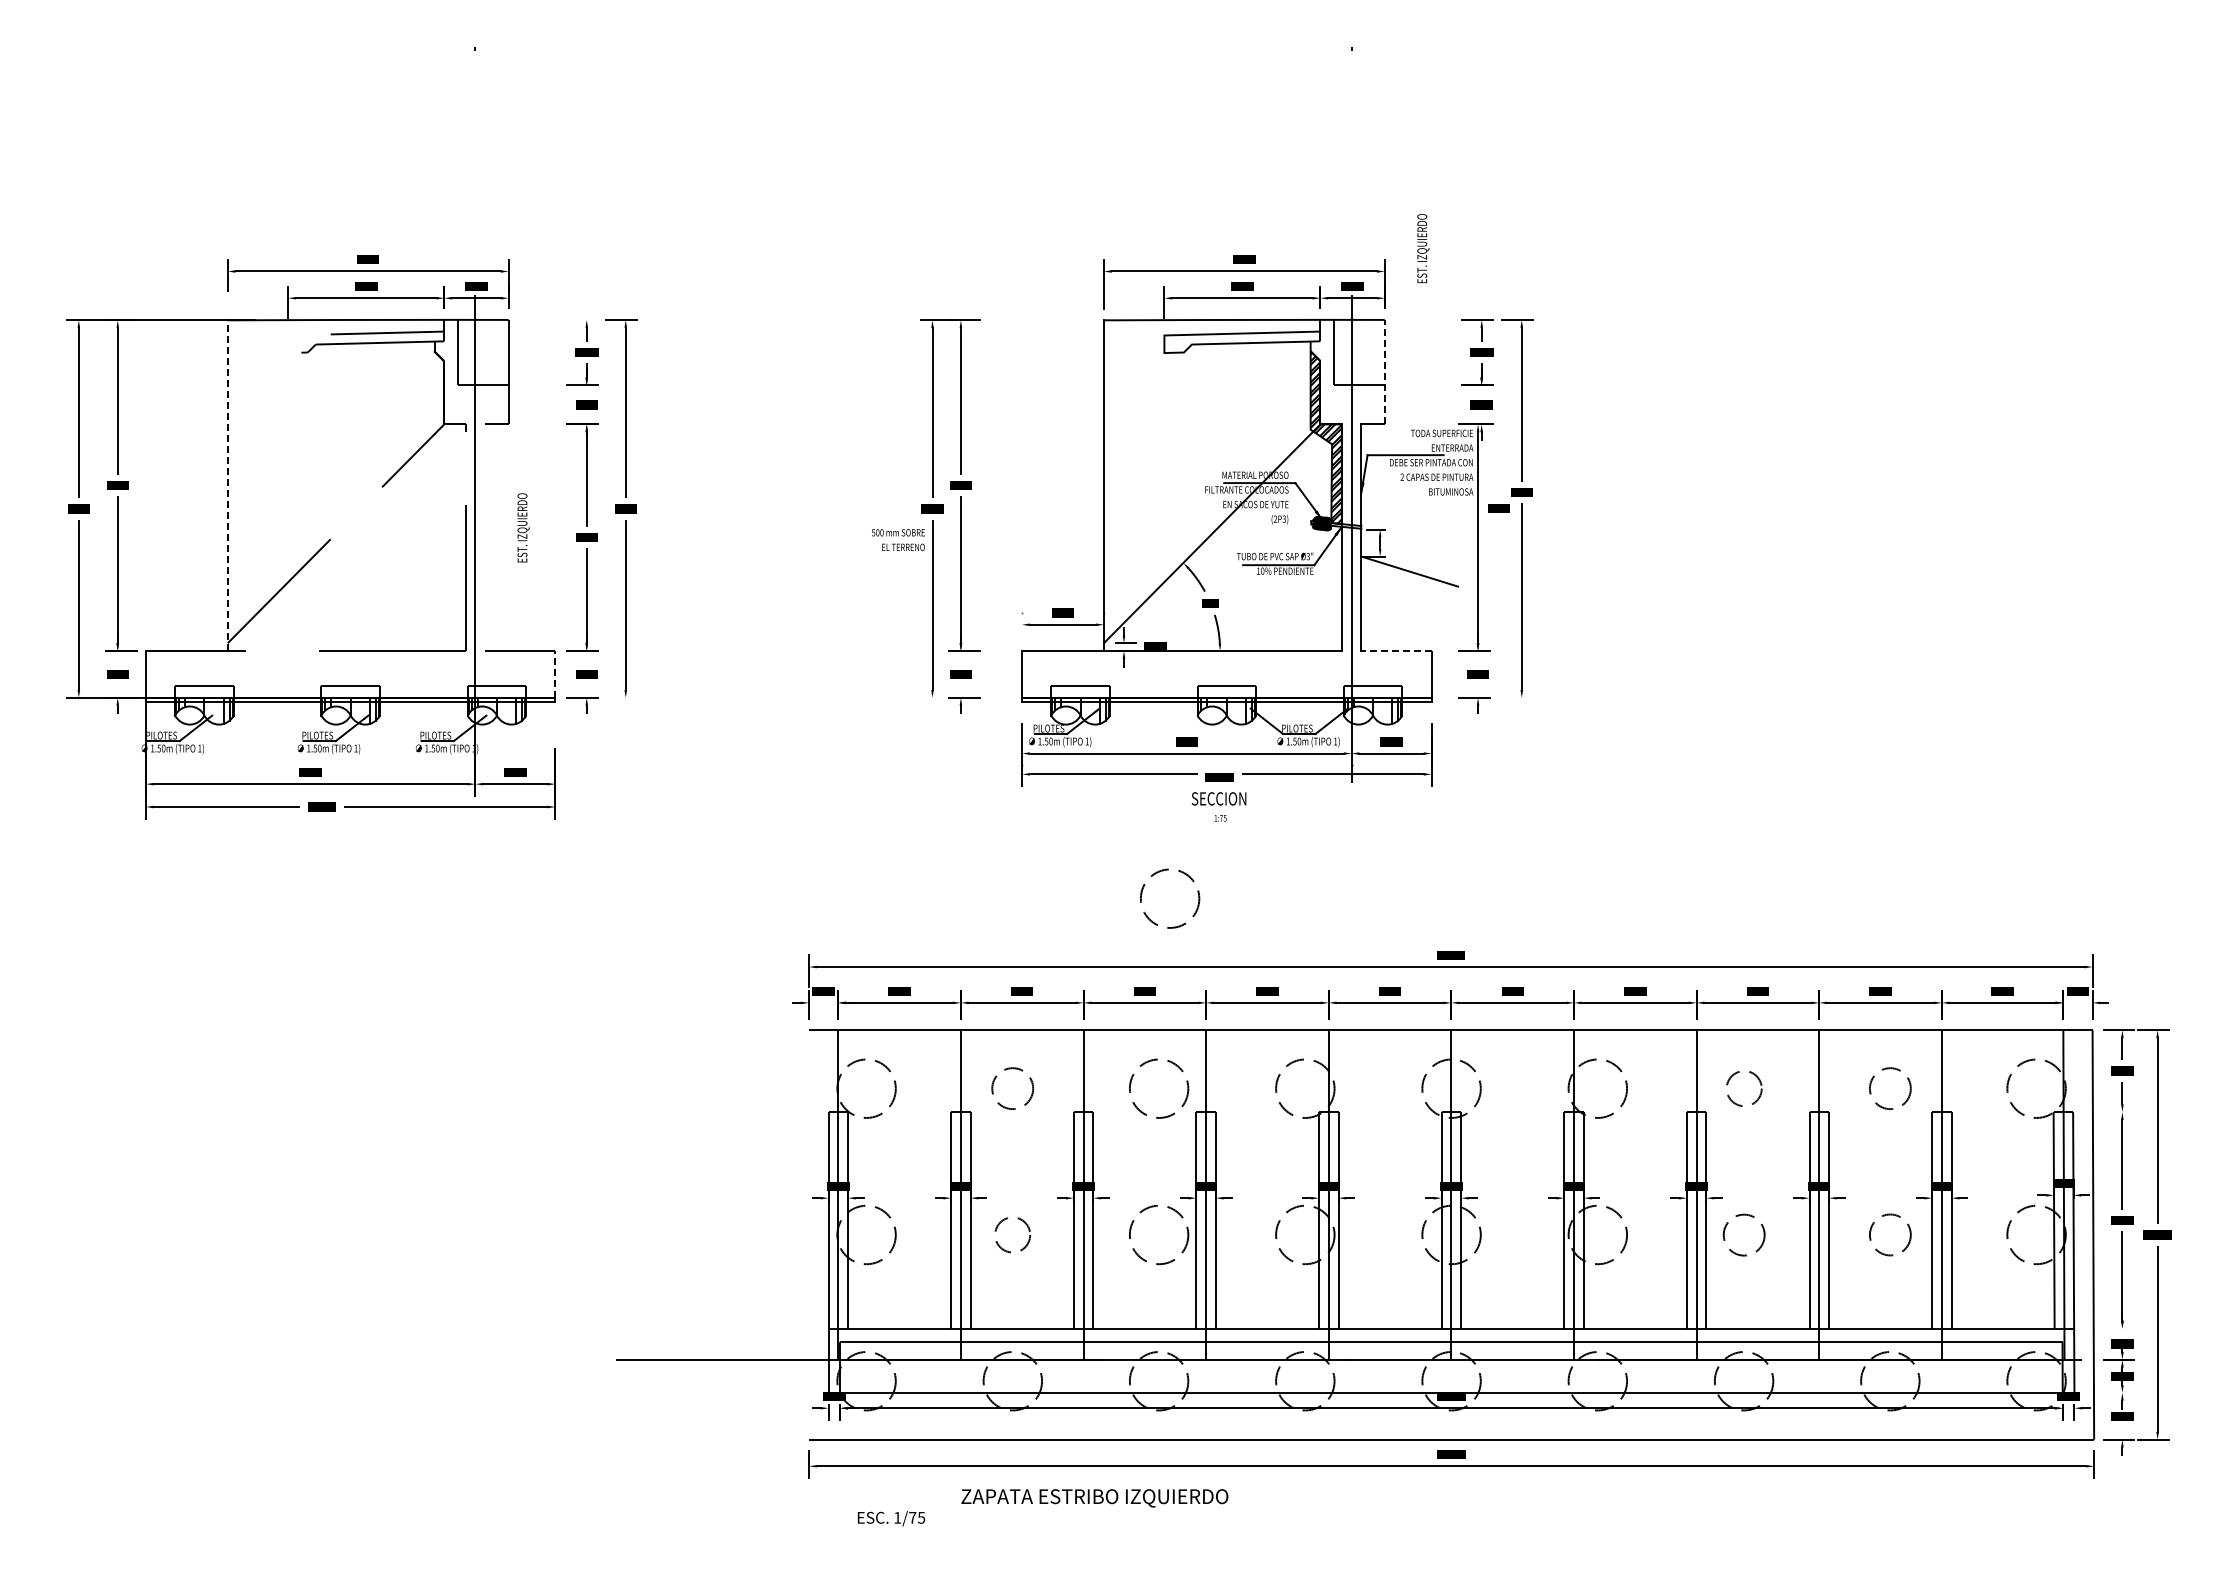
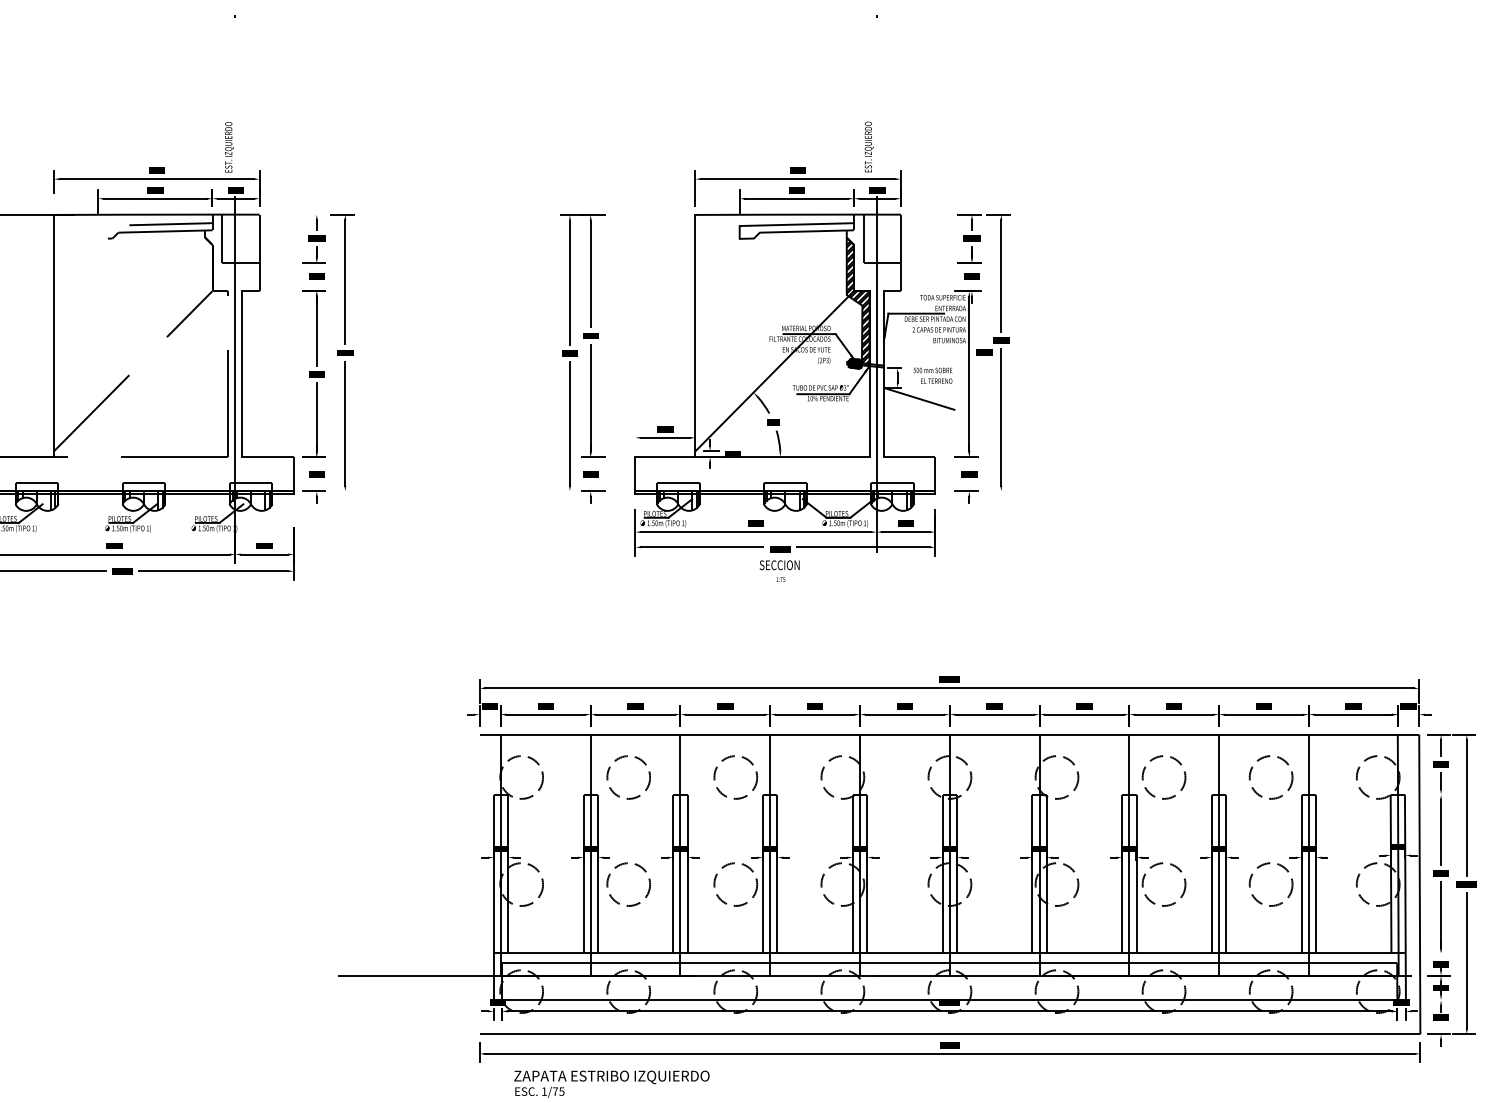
text: (1423, 248) -> (869, 146), moved
line: (1384, 371) -> (900, 252), dashed -> solid
line: (227, 485) -> (53, 335), dashed -> solid
text: (523, 527) -> (229, 146), moved
line: (485, 537) -> (242, 373), added
text: (898, 540) -> (933, 376), moved
line: (1395, 651) -> (908, 457), dashed -> solid
line: (555, 673) -> (293, 473), dashed -> solid
circle: (1170, 898) -> (744, 638), removed
circle: (1012, 1088) -> (628, 777), size x1.43
circle: (1744, 1088) -> (1164, 777), size x1.67
circle: (1890, 1088) -> (1271, 777), size x1.43
circle: (1012, 1234) -> (628, 884), size x1.67
circle: (1890, 1234) -> (1271, 884), size x1.43
circle: (1744, 1235) -> (1164, 884), size x1.43
text: (1094, 1498) -> (611, 1077), moved

